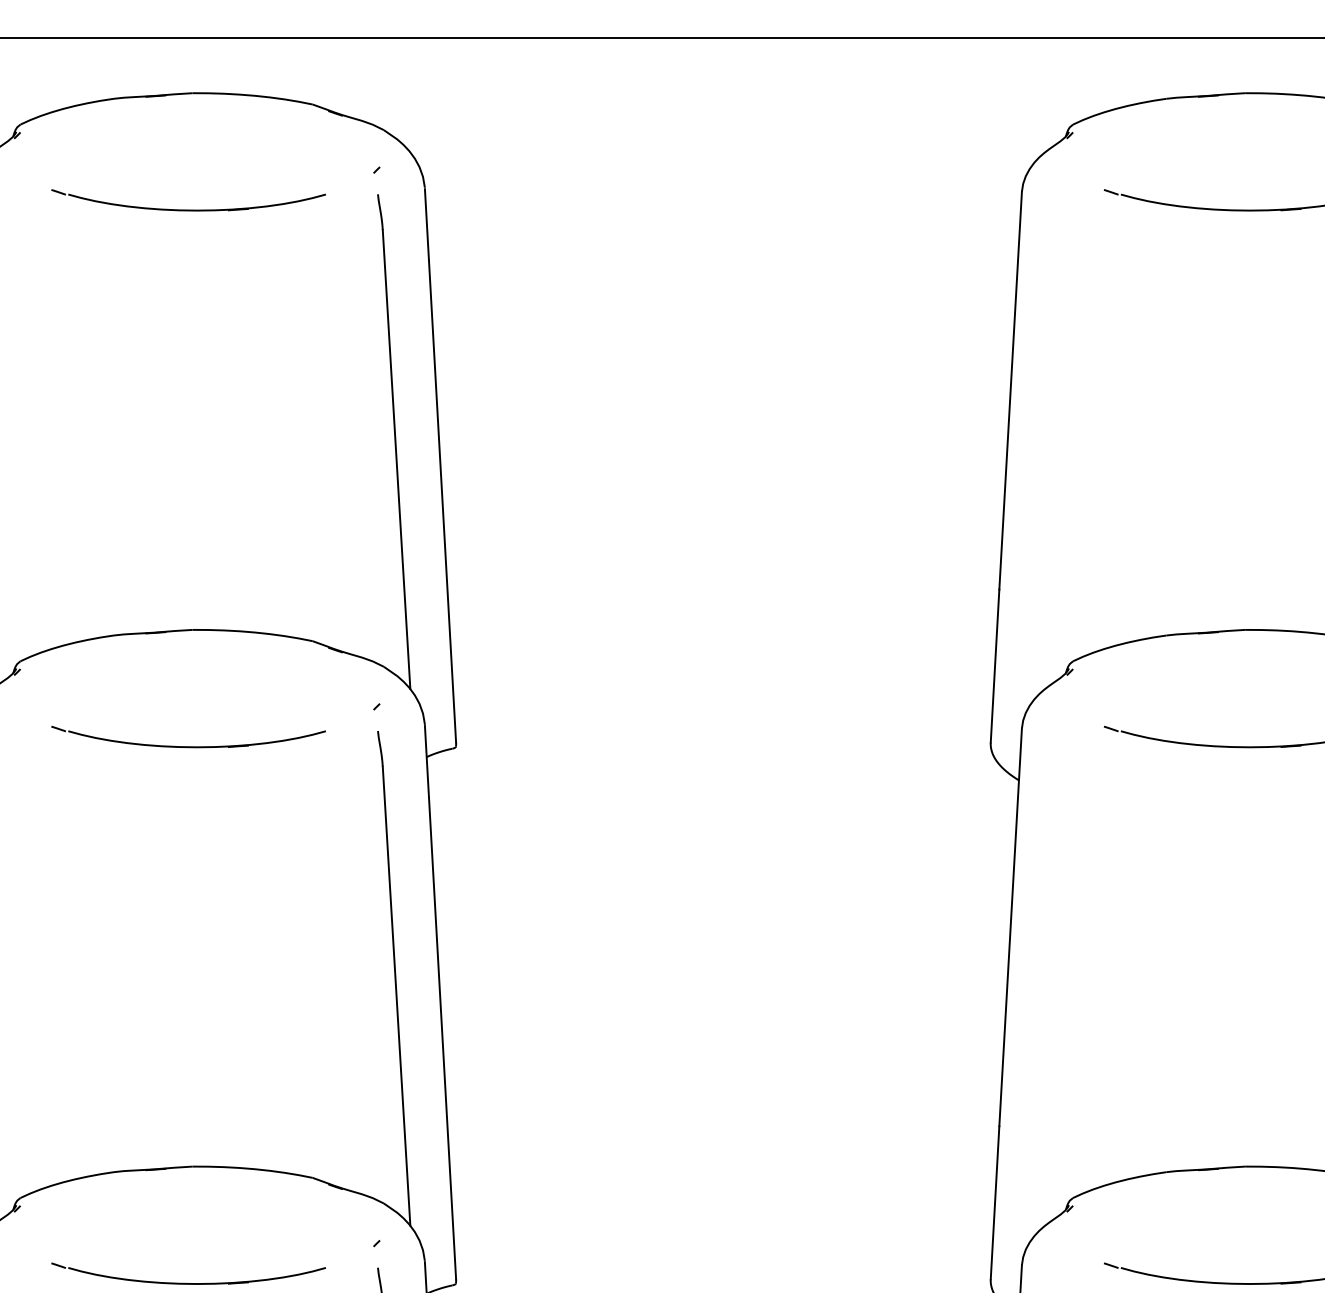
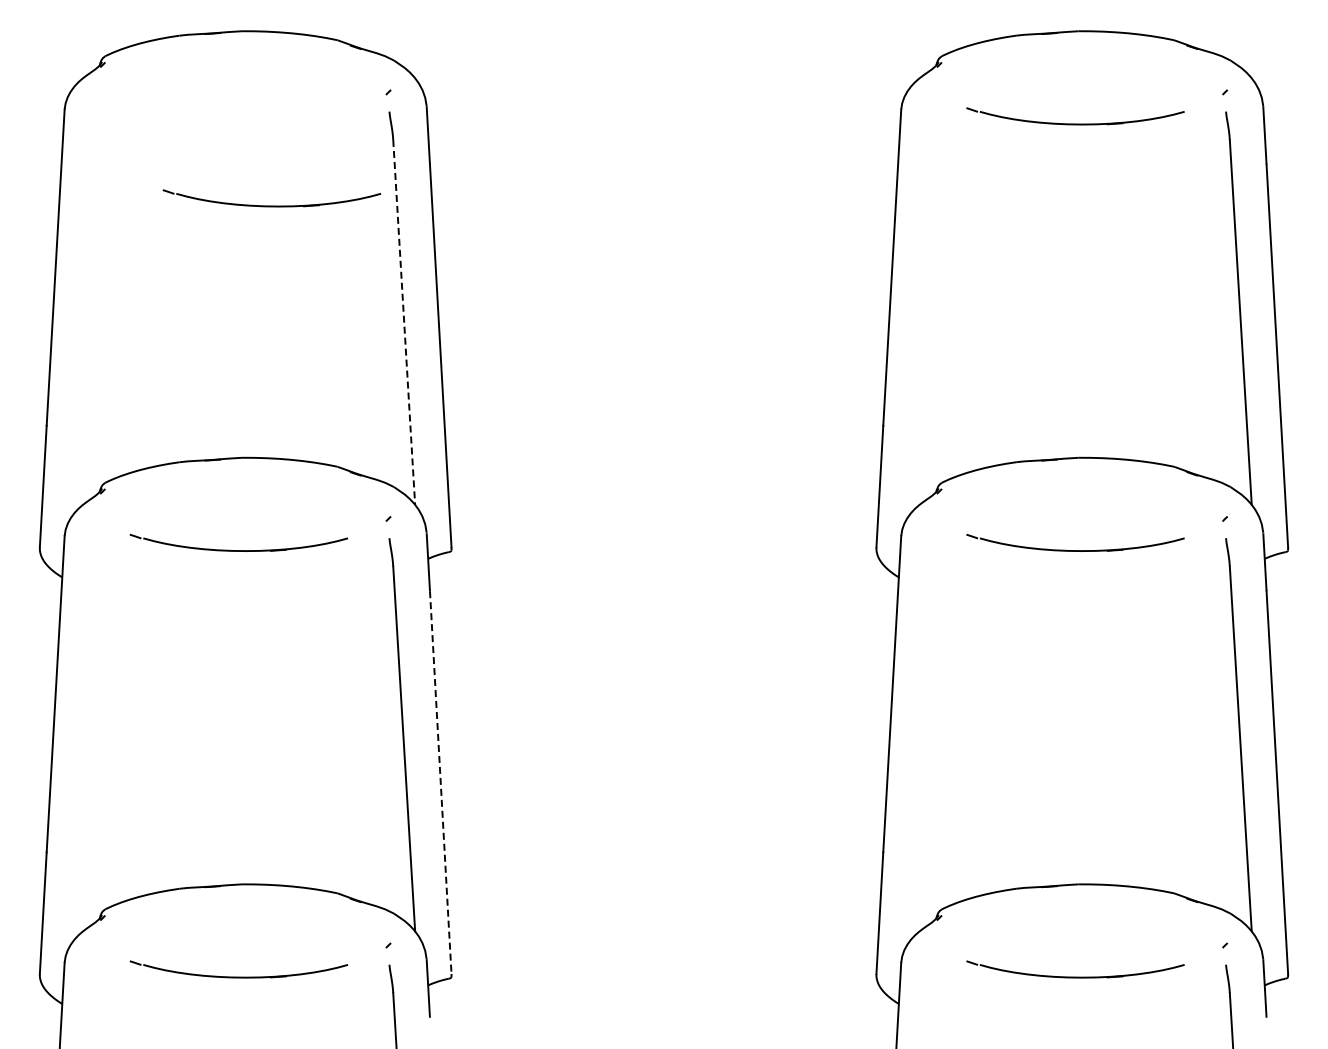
part: (188, 209) -> (271, 205), moved
line: (396, 459) -> (404, 322), solid -> dashed
line: (442, 1038) -> (440, 782), solid -> dashed

